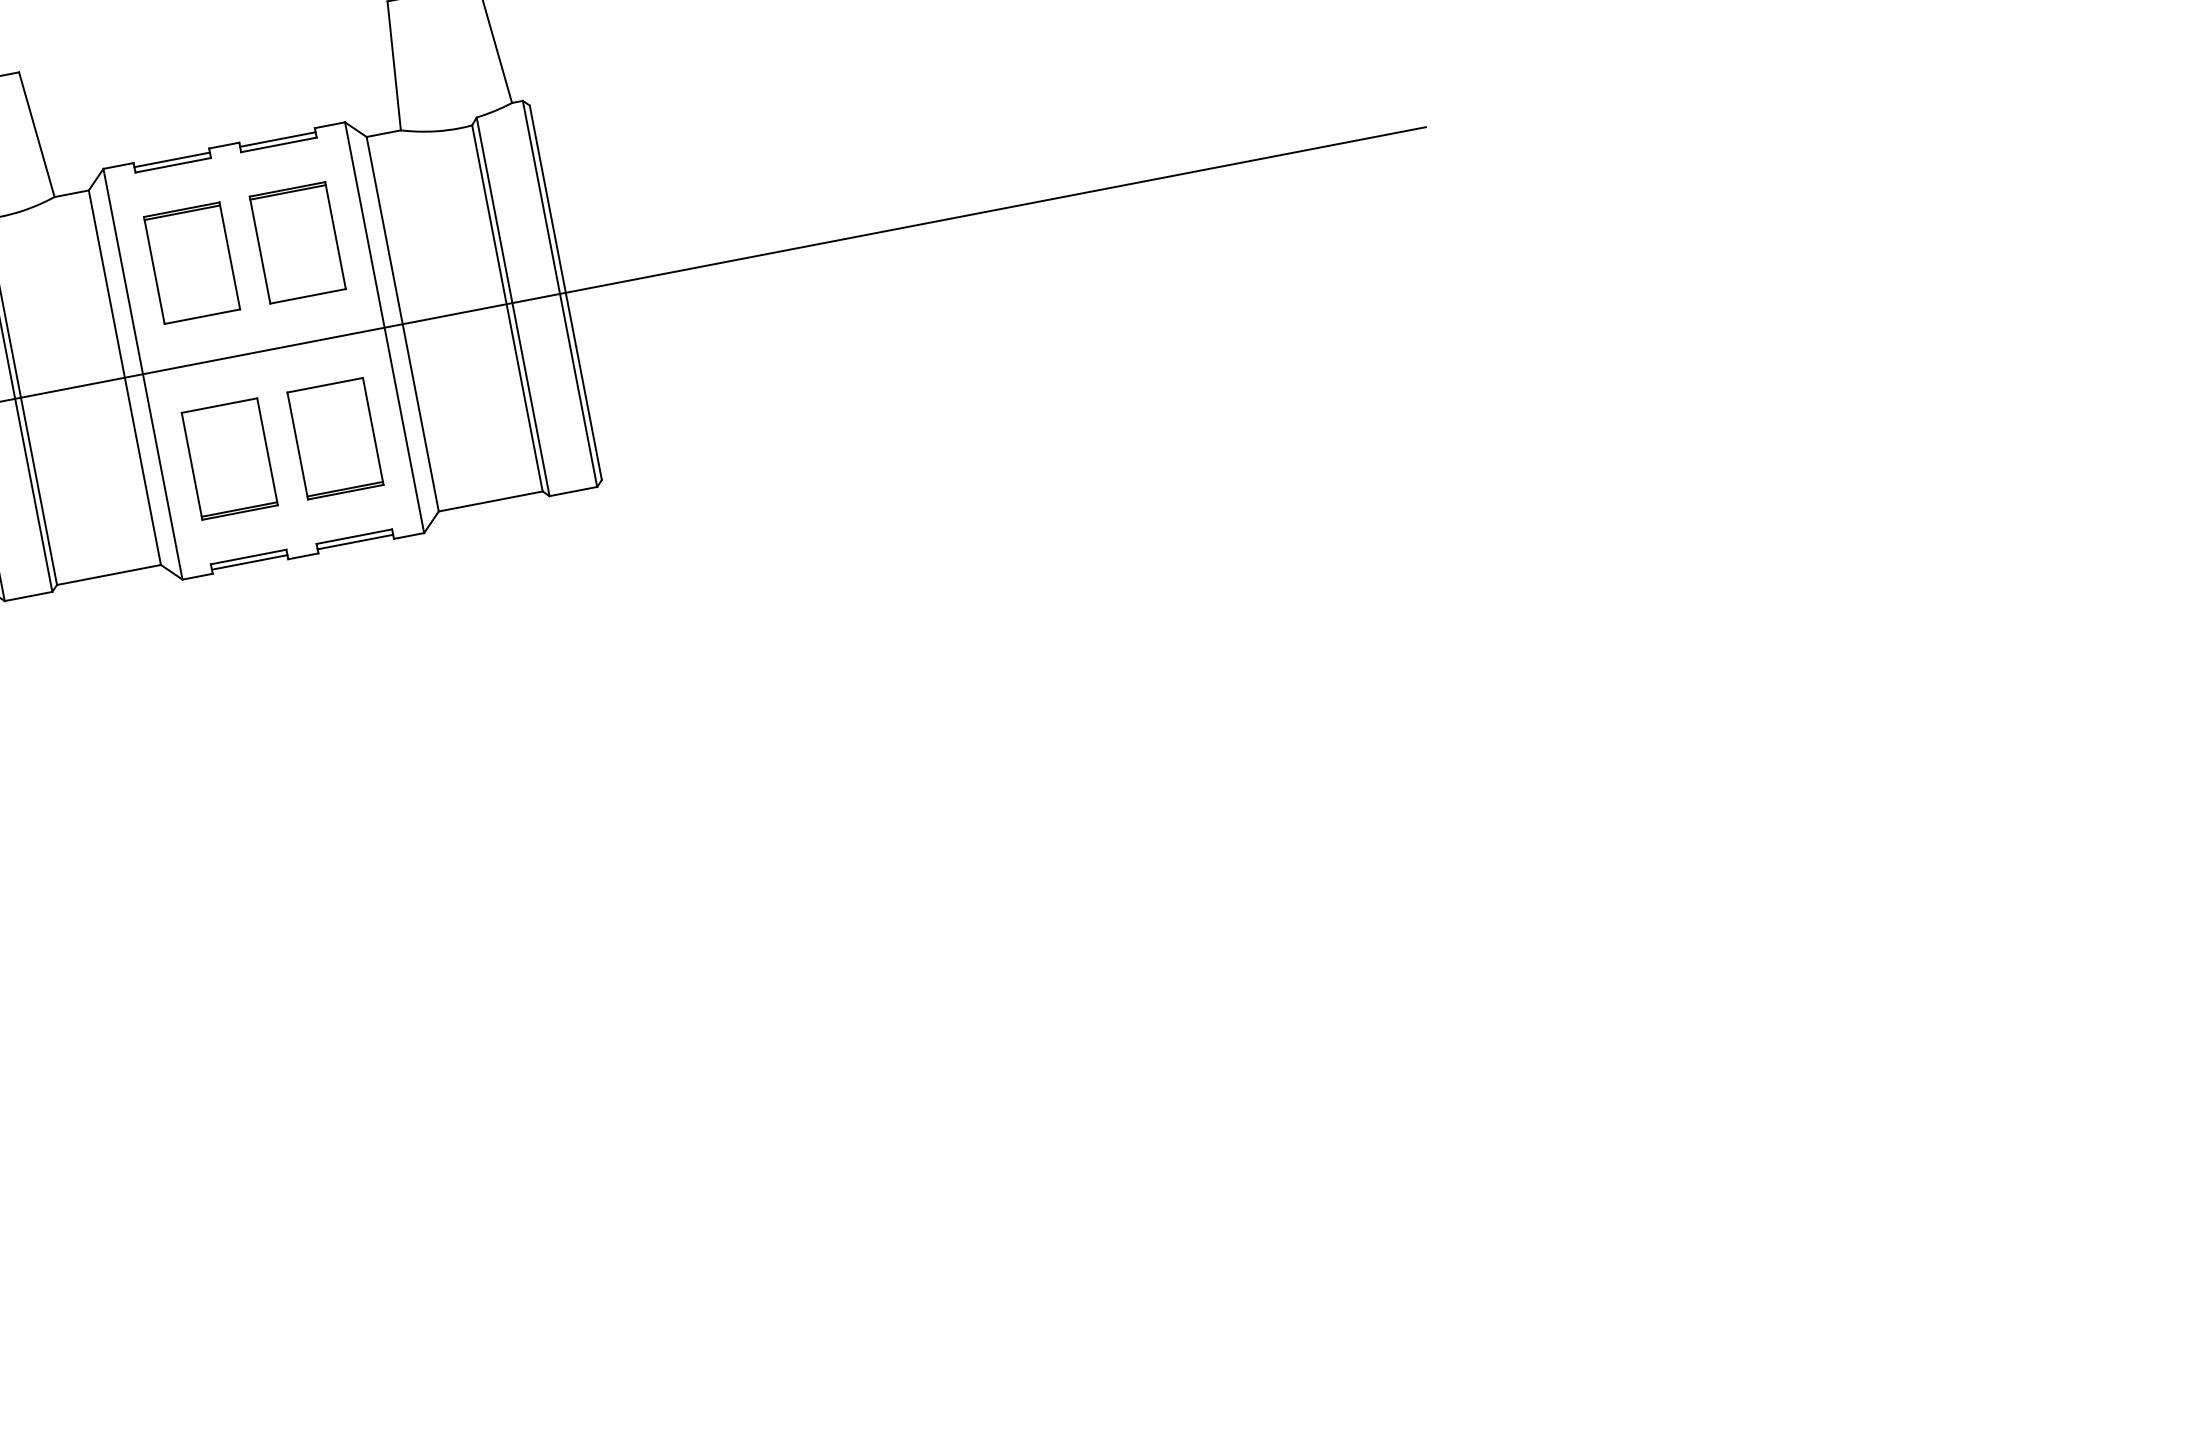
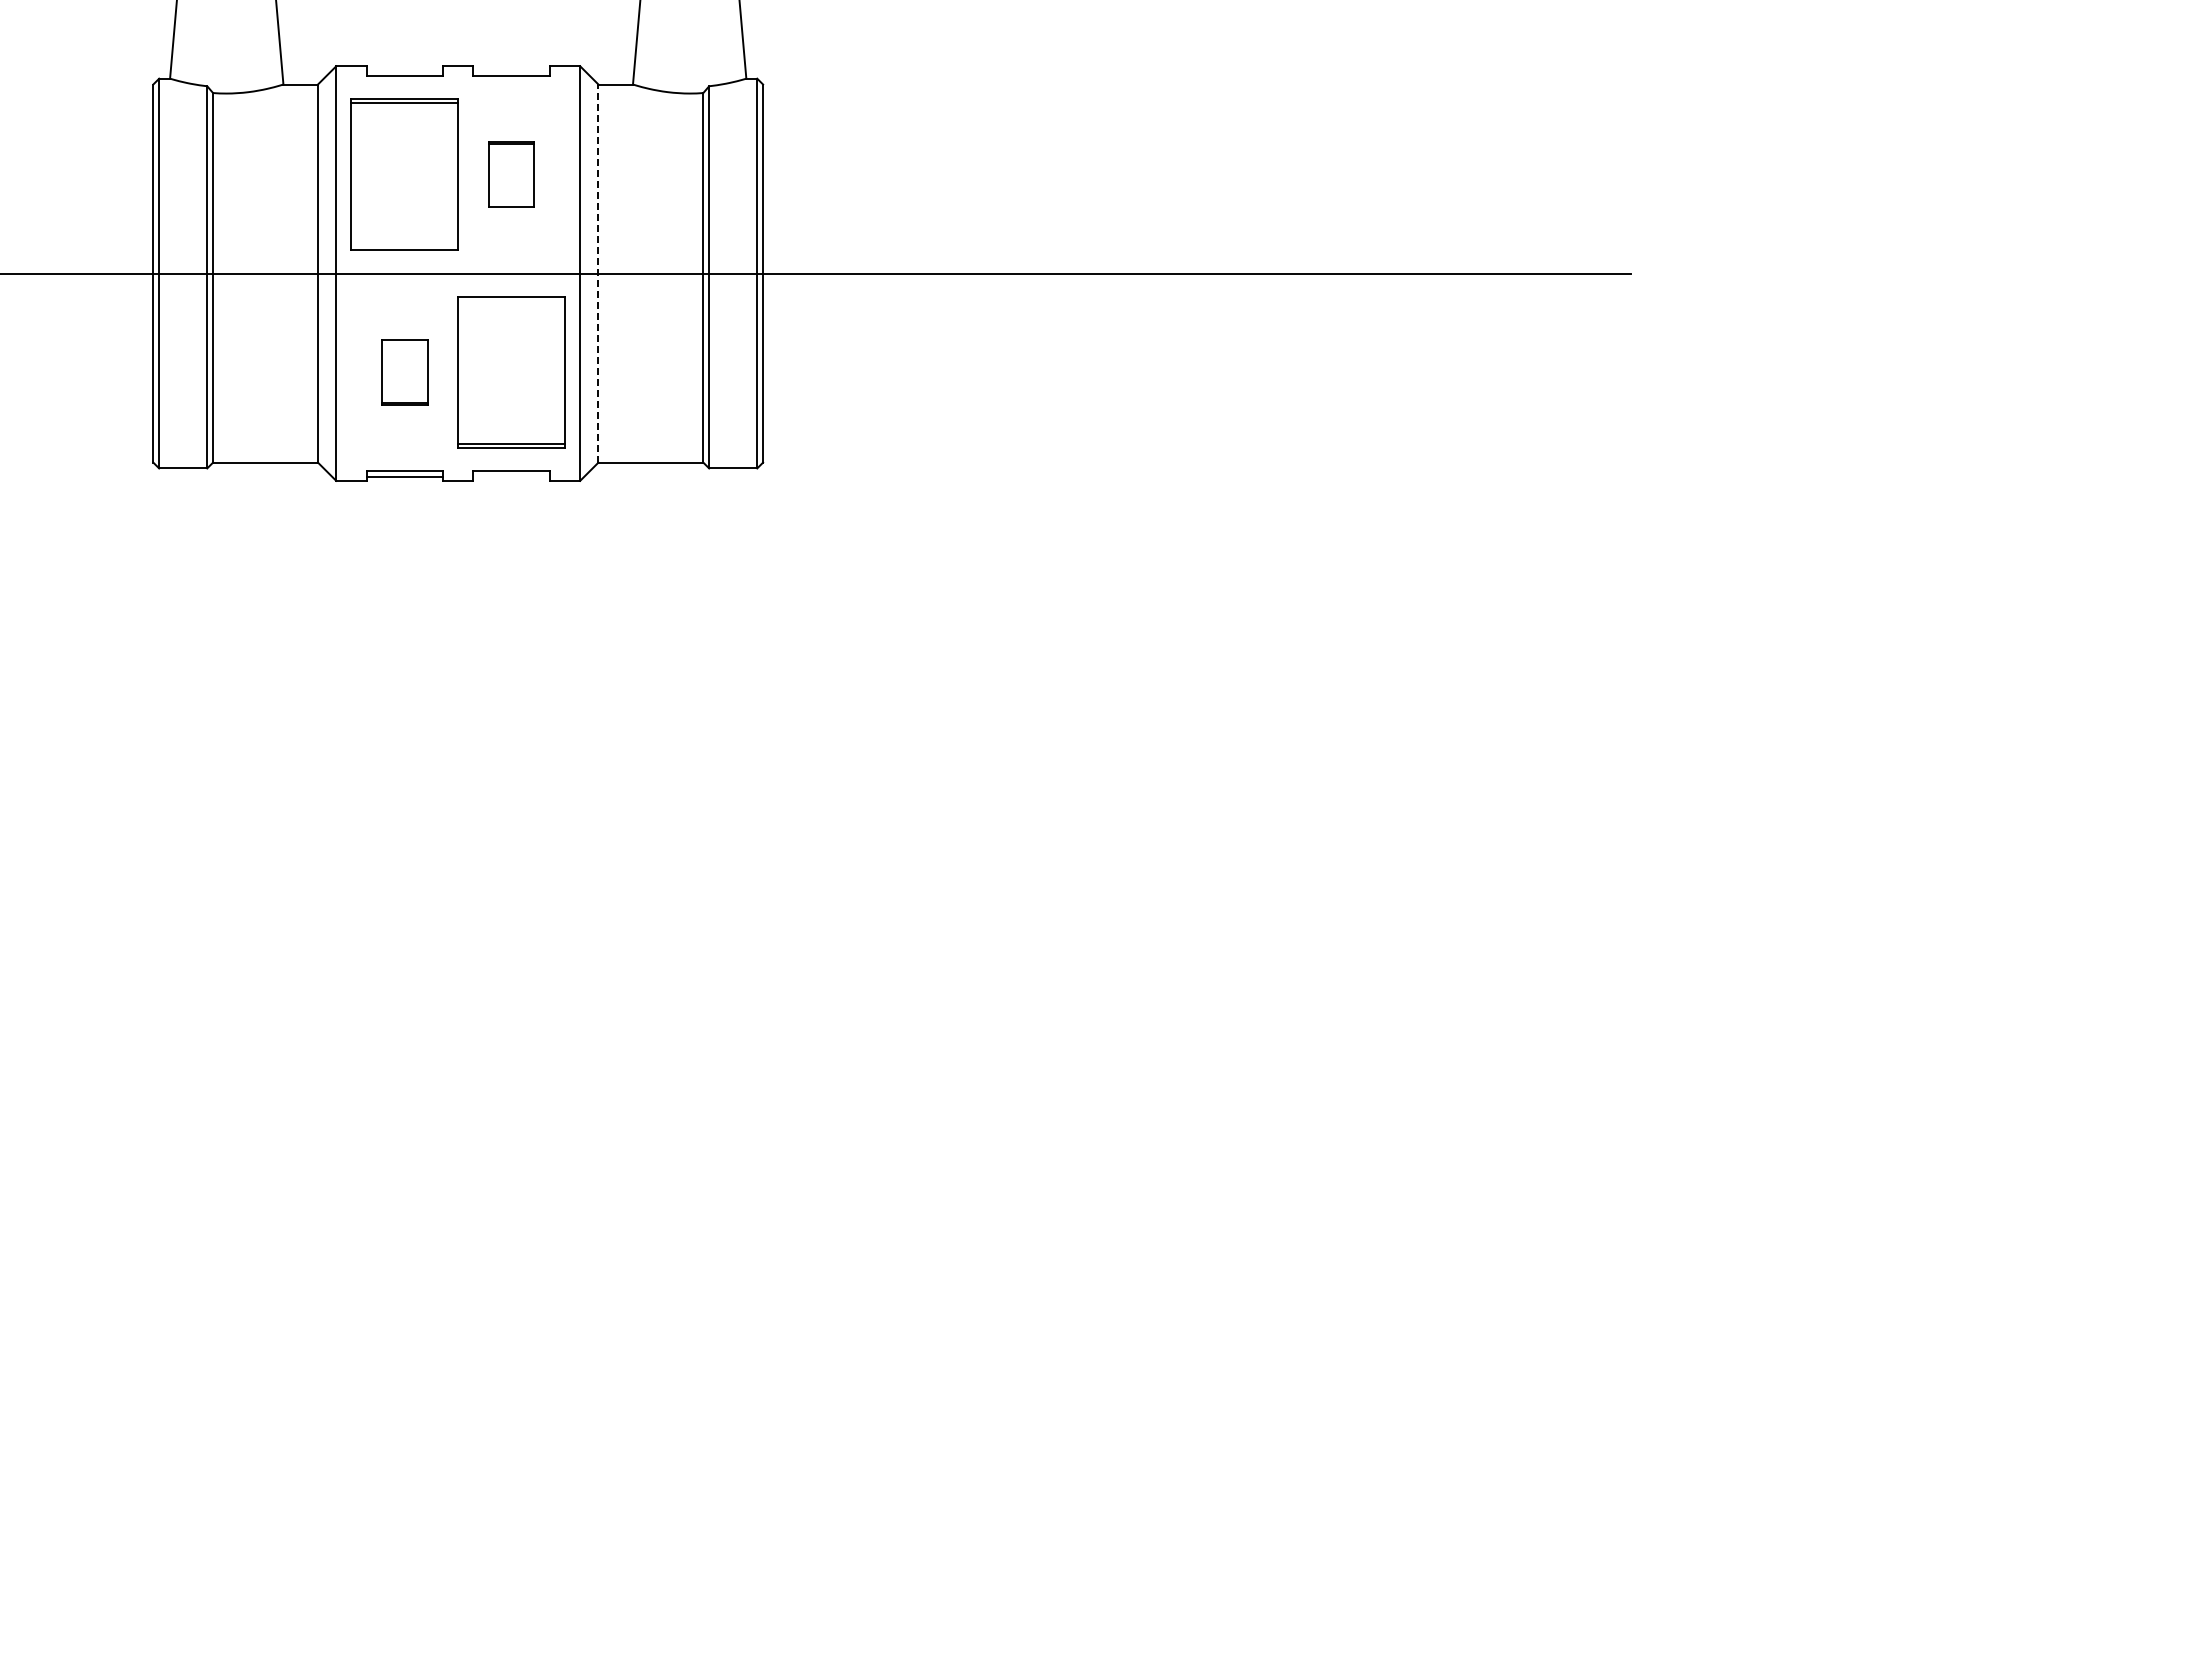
line: (277, 139) -> (511, 70), removed
line: (171, 160) -> (404, 70), removed
part: (297, 242) -> (511, 174), size x0.6
part: (191, 263) -> (404, 174), size x1.4
line: (402, 324) -> (598, 273), solid -> dashed
part: (335, 437) -> (511, 371), size x1.4
part: (229, 458) -> (404, 371), size x0.6
line: (355, 541) -> (511, 476), removed

